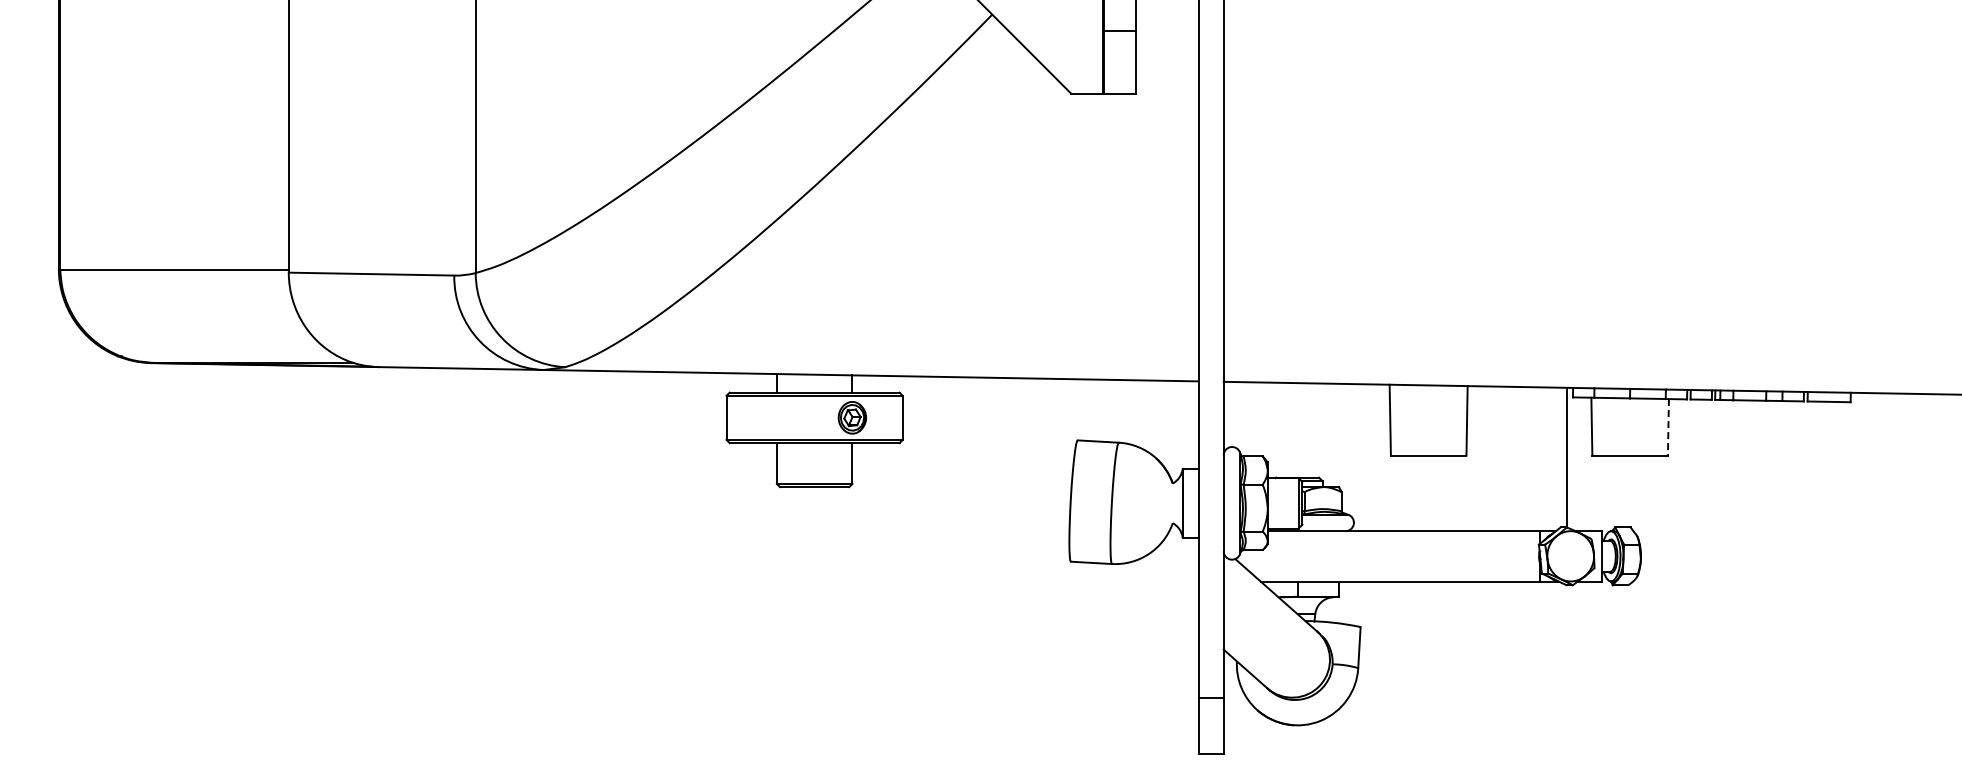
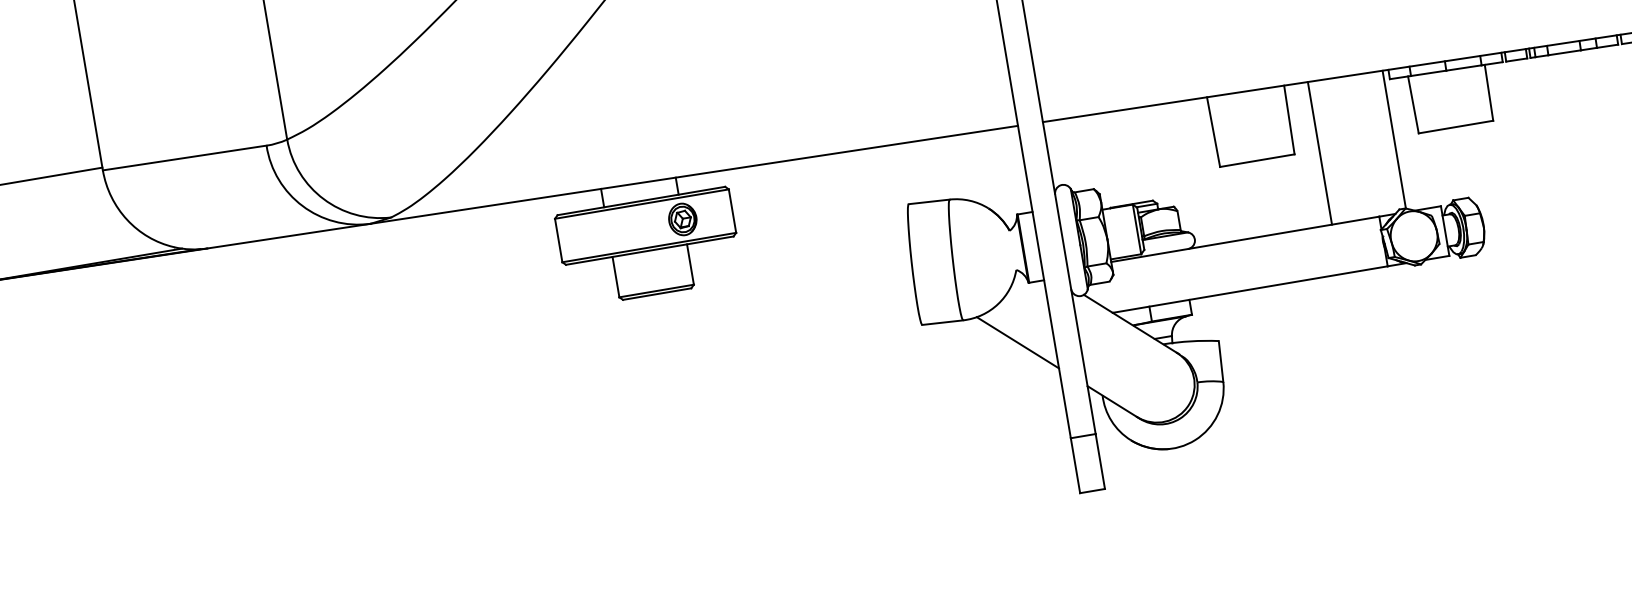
line: (1668, 427) -> (1489, 92), dashed -> solid
line: (1491, 458) -> (1319, 153), added
line: (1161, 595) -> (1017, 343), added

